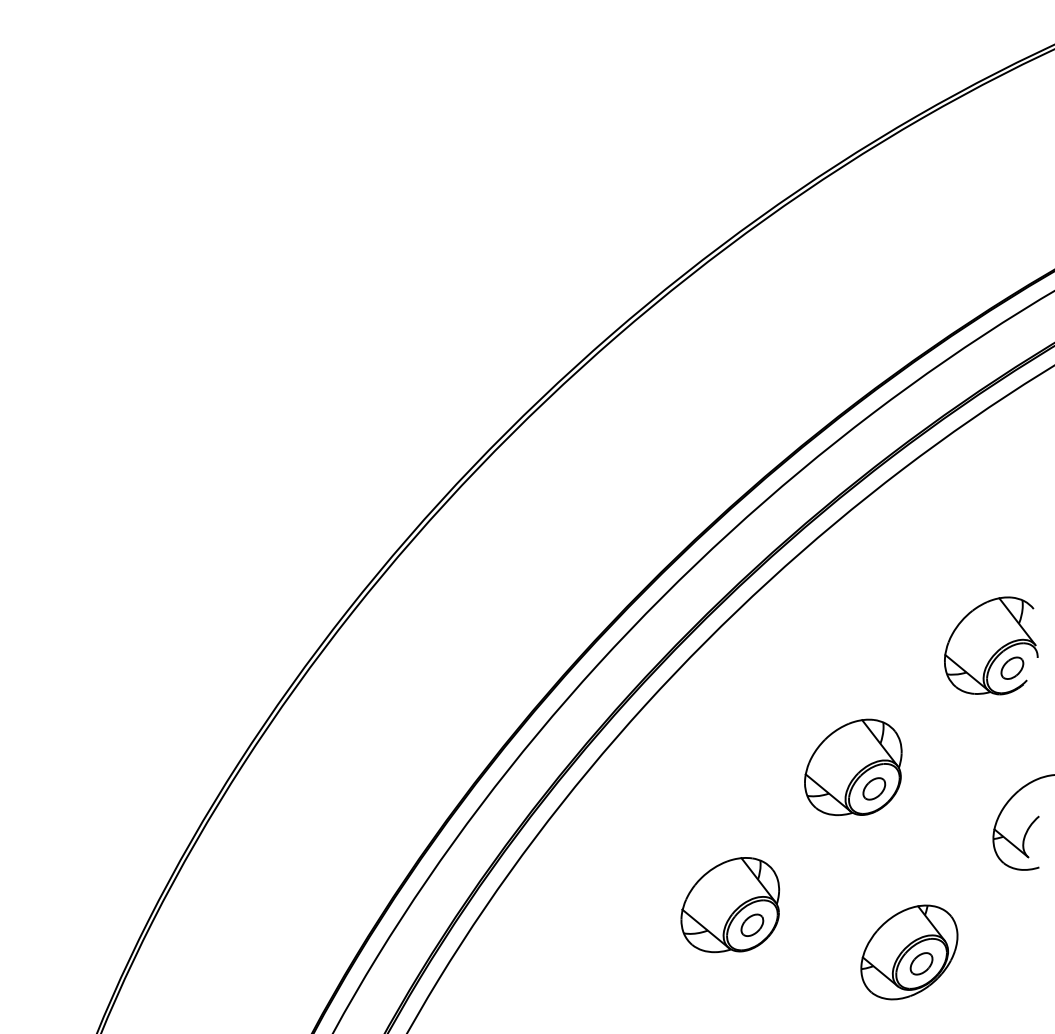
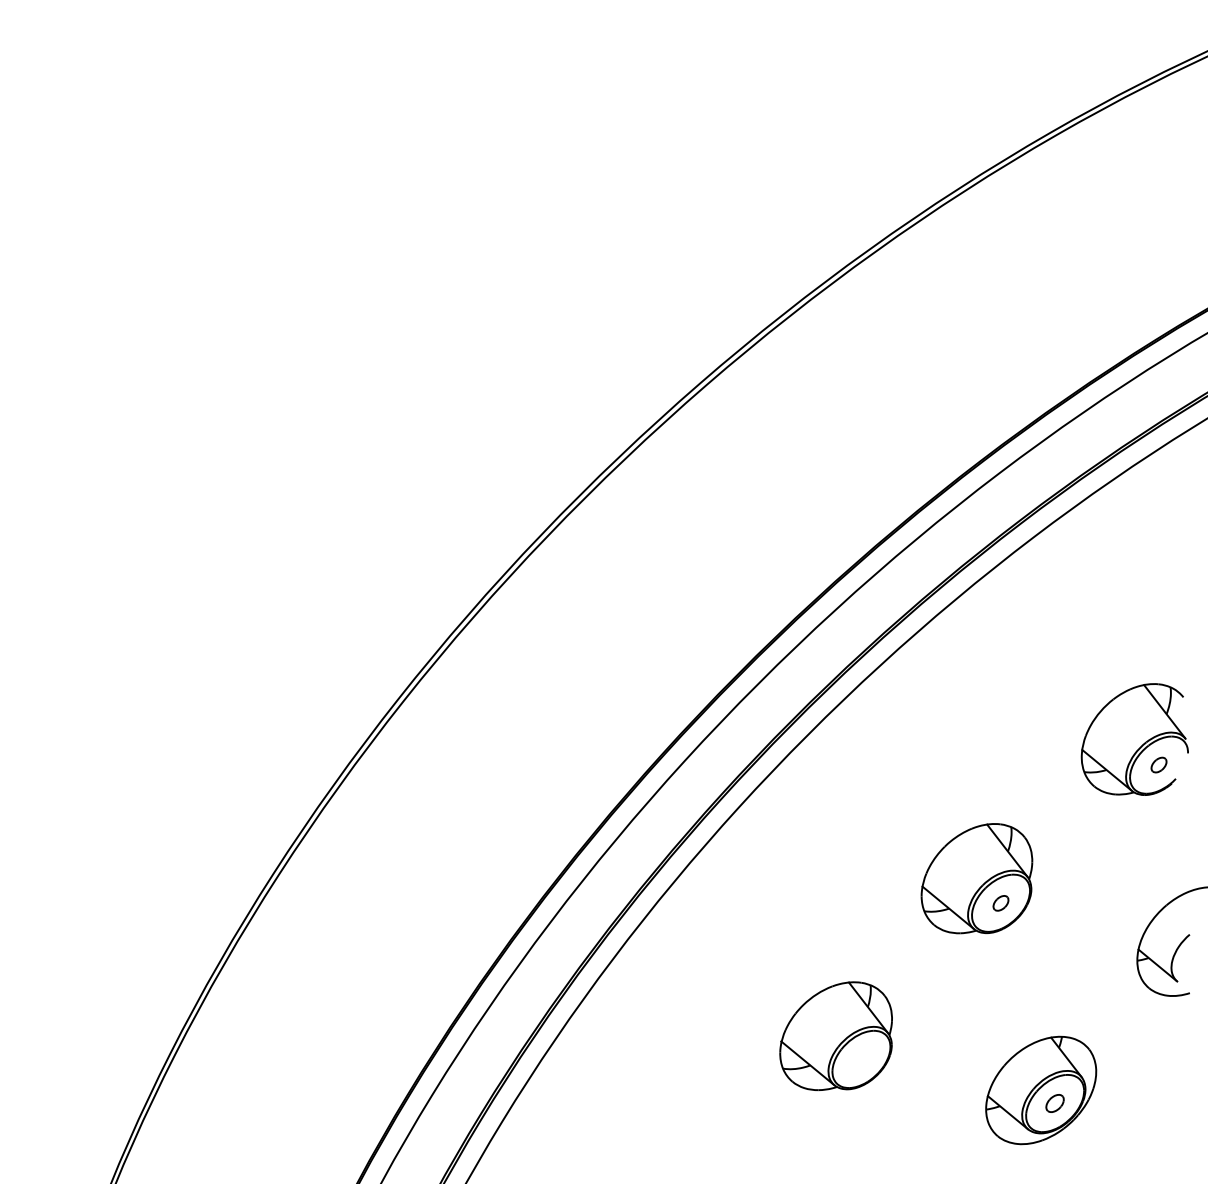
part: (1011, 667) -> (1158, 764), size x0.6
part: (873, 789) -> (1000, 903), size x0.6
part: (752, 925) -> (861, 1059), removed
part: (921, 963) -> (1054, 1103), size x0.7

